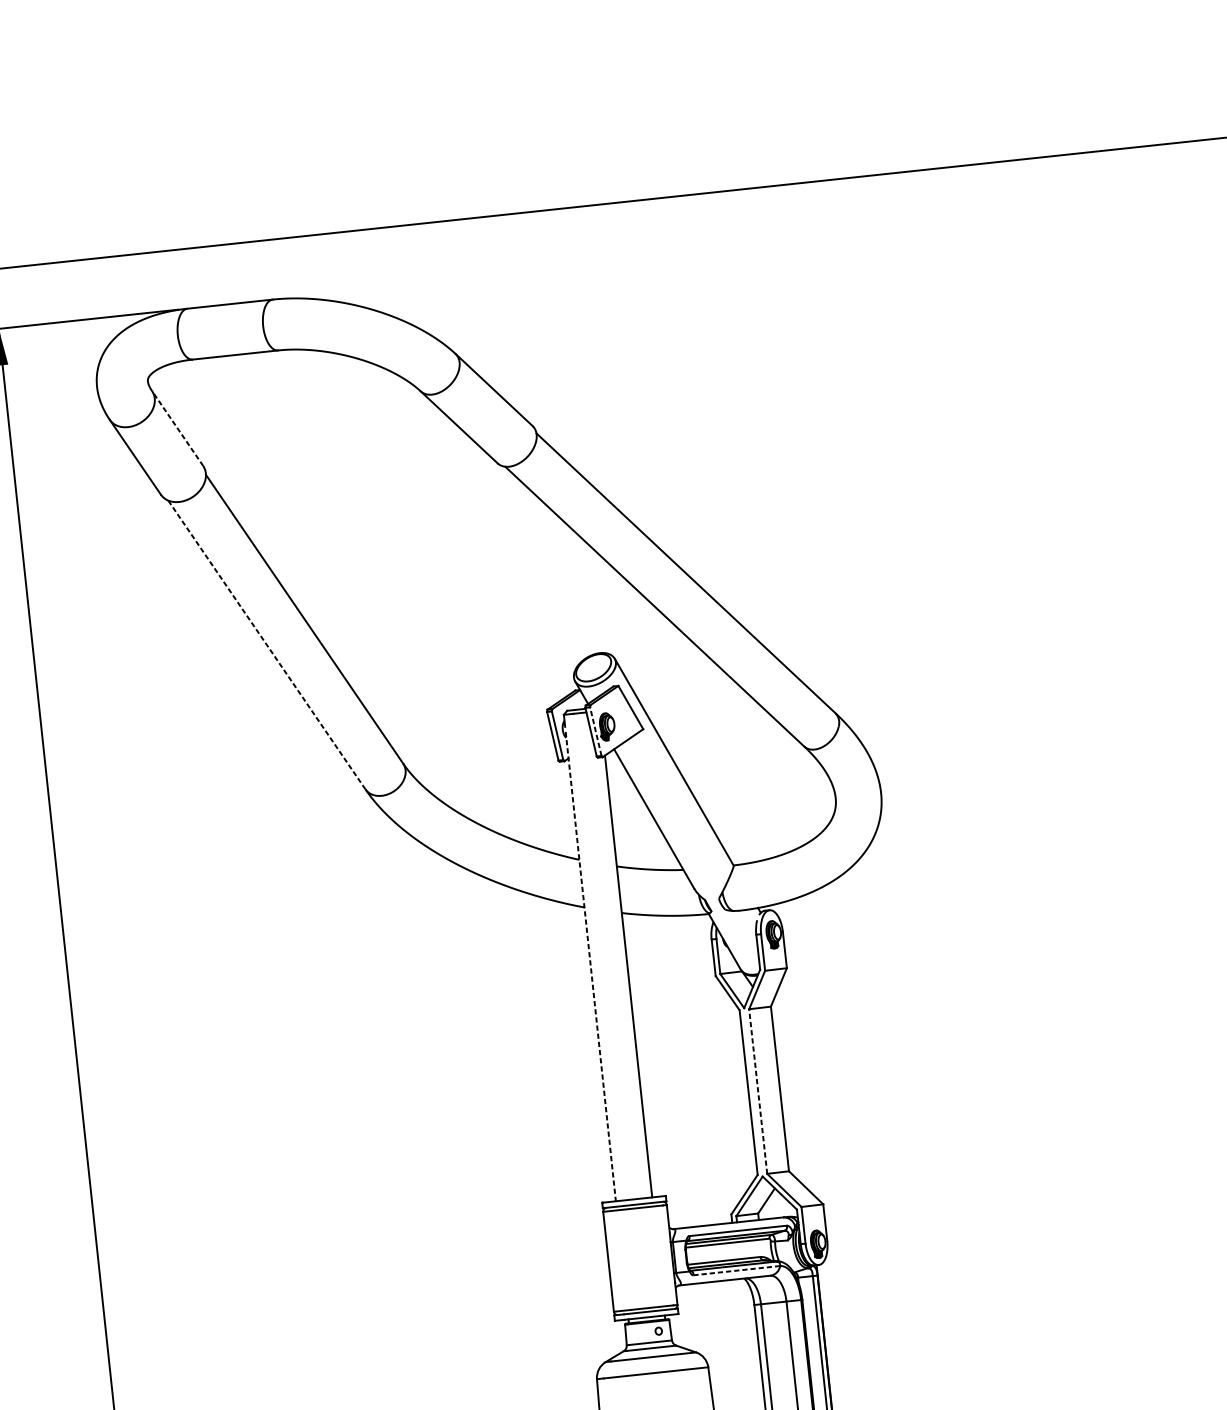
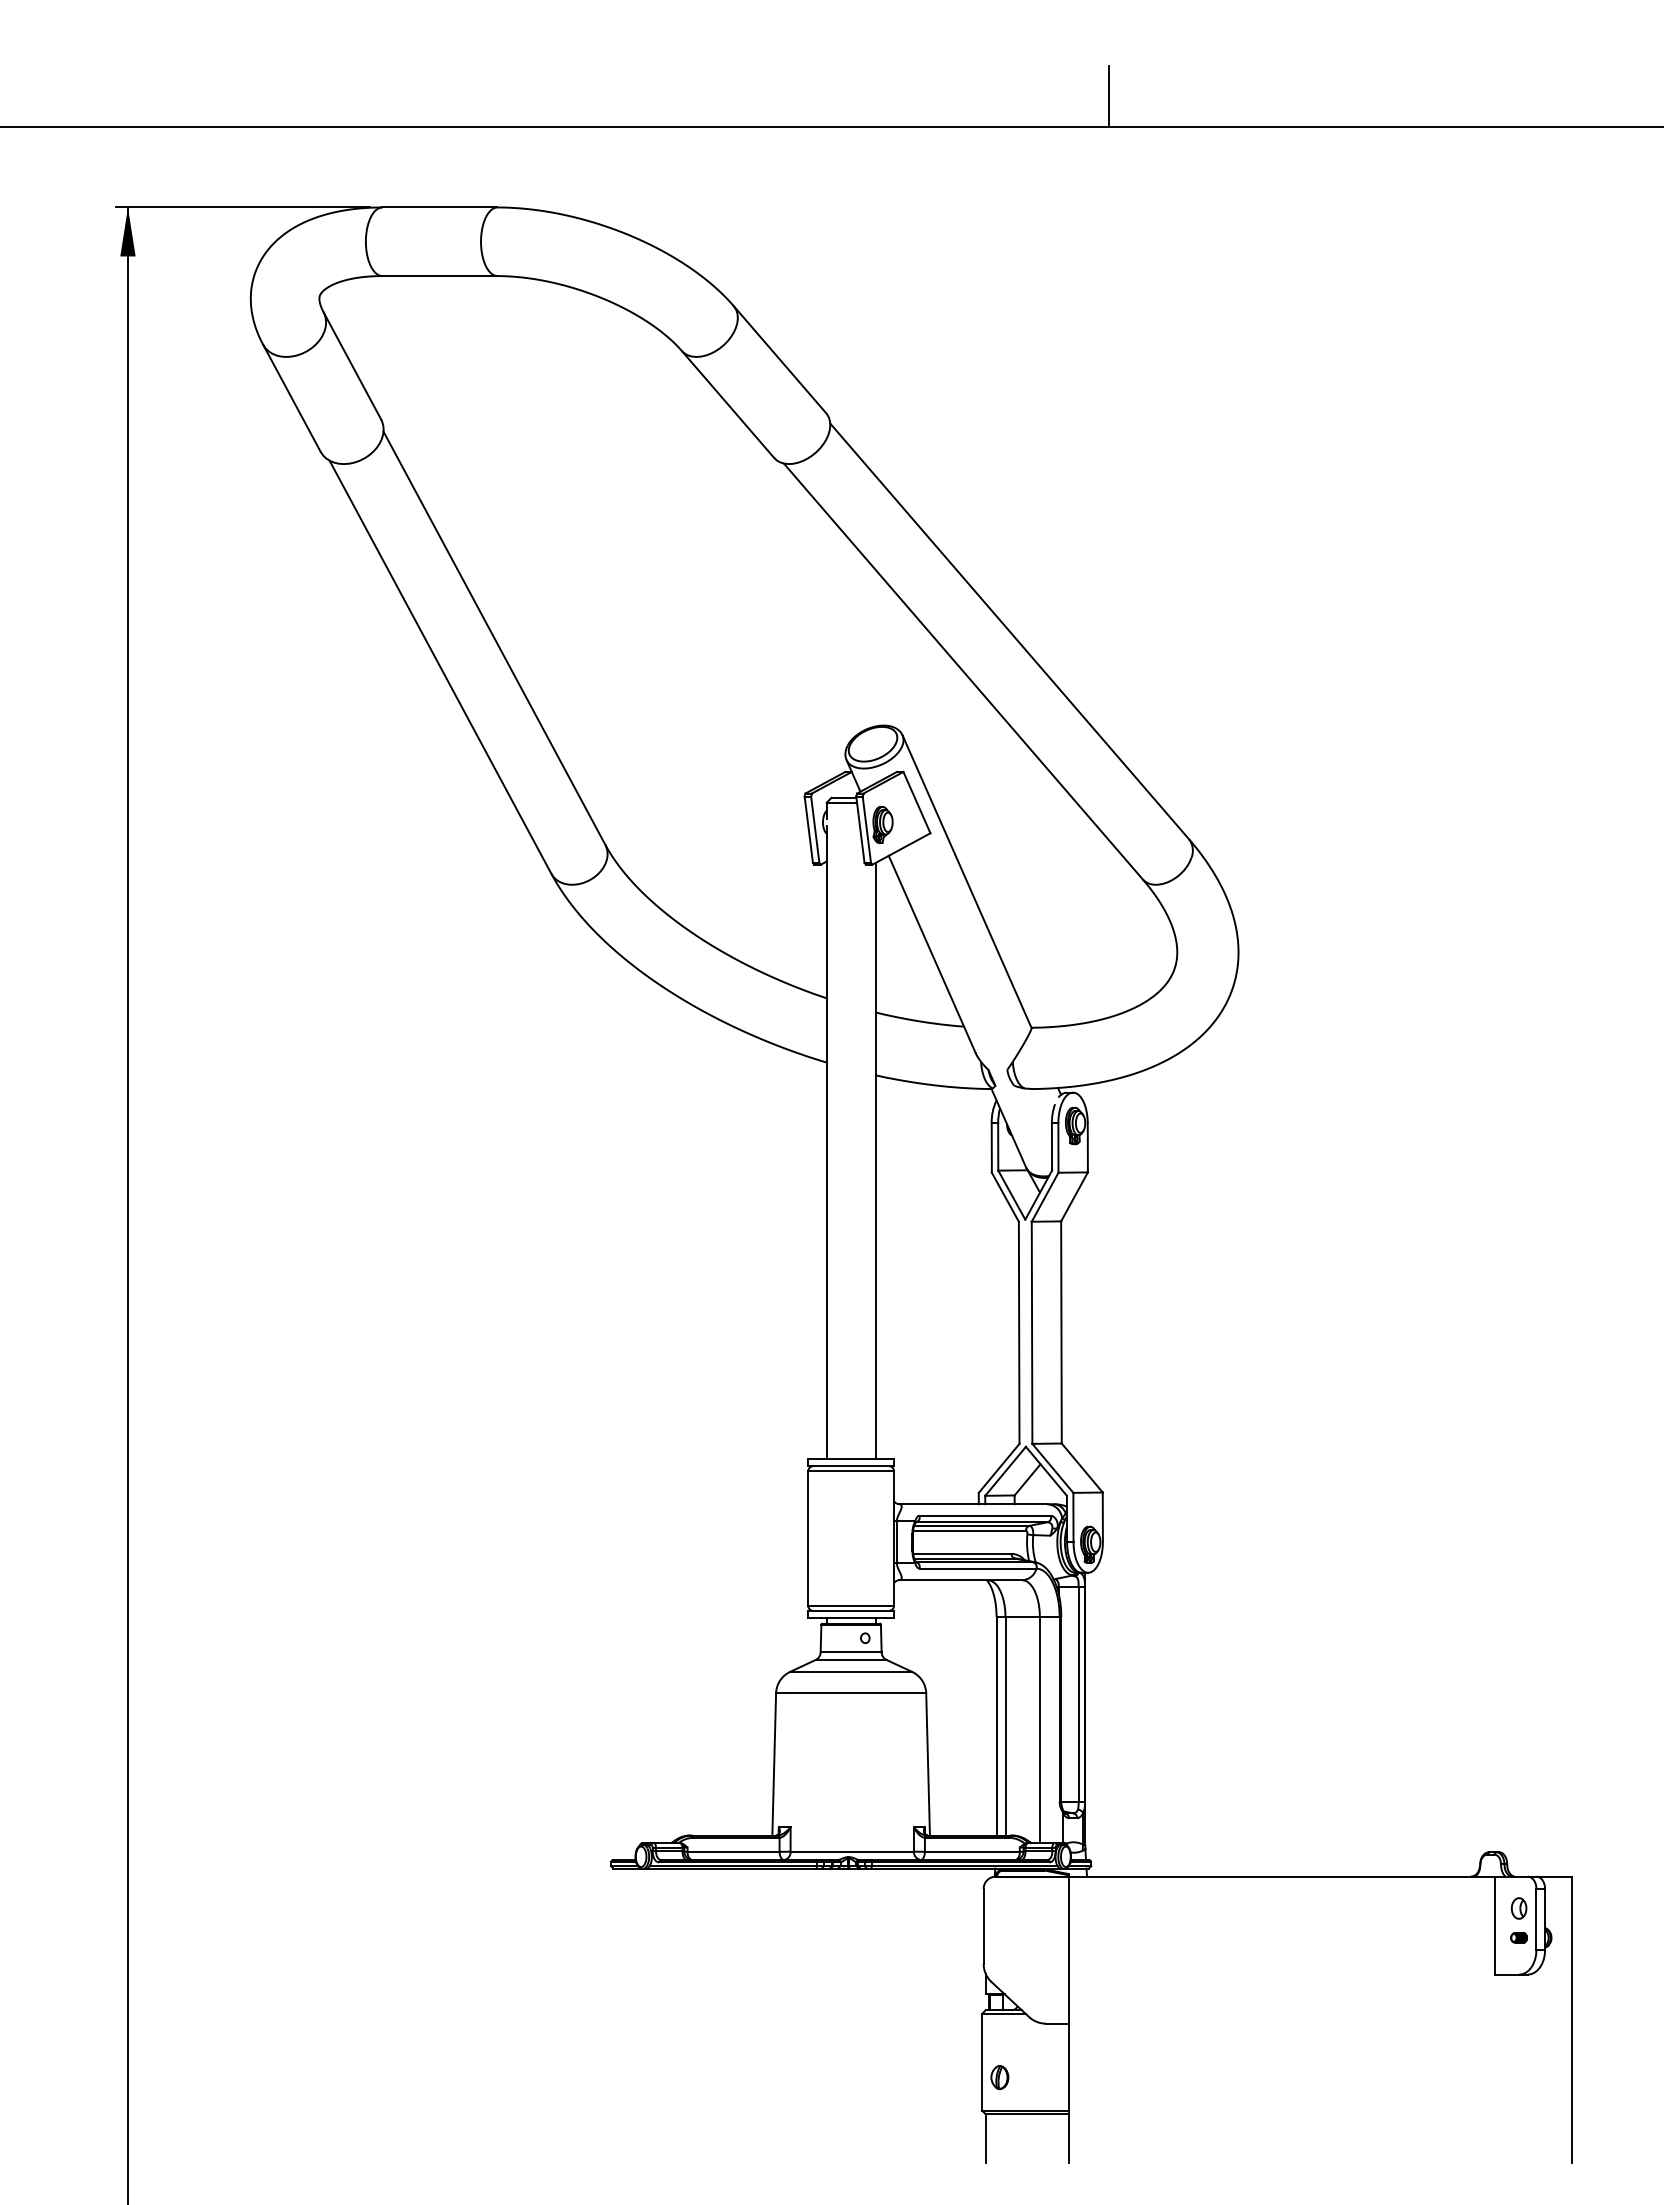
line: (717, 168) -> (1109, 96), added
line: (177, 428) -> (352, 365), dashed -> solid
line: (266, 645) -> (440, 667), dashed -> solid
line: (595, 731) -> (866, 829), dashed -> solid
line: (590, 966) -> (826, 1142), dashed -> solid
line: (758, 1091) -> (1032, 1332), dashed -> solid
line: (736, 1270) -> (977, 1568), dashed -> solid

